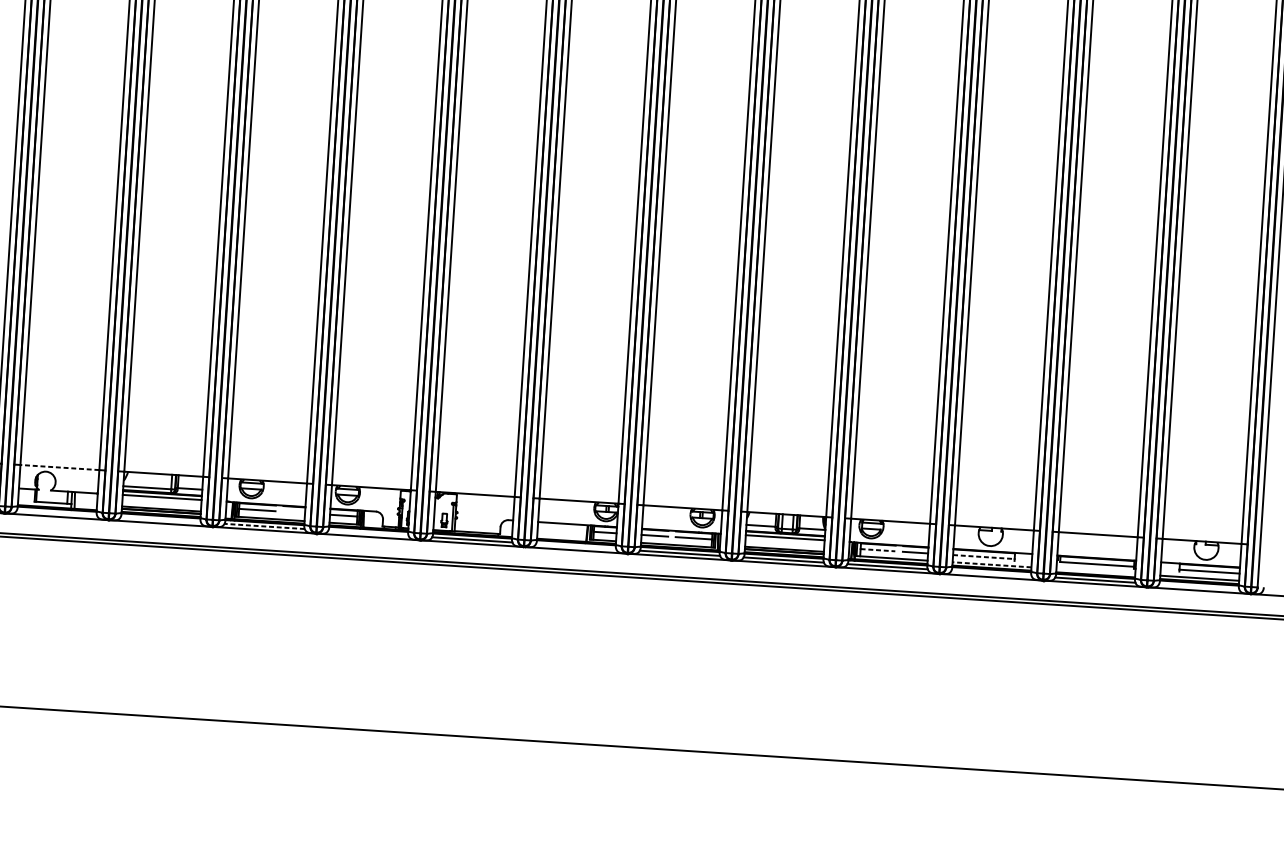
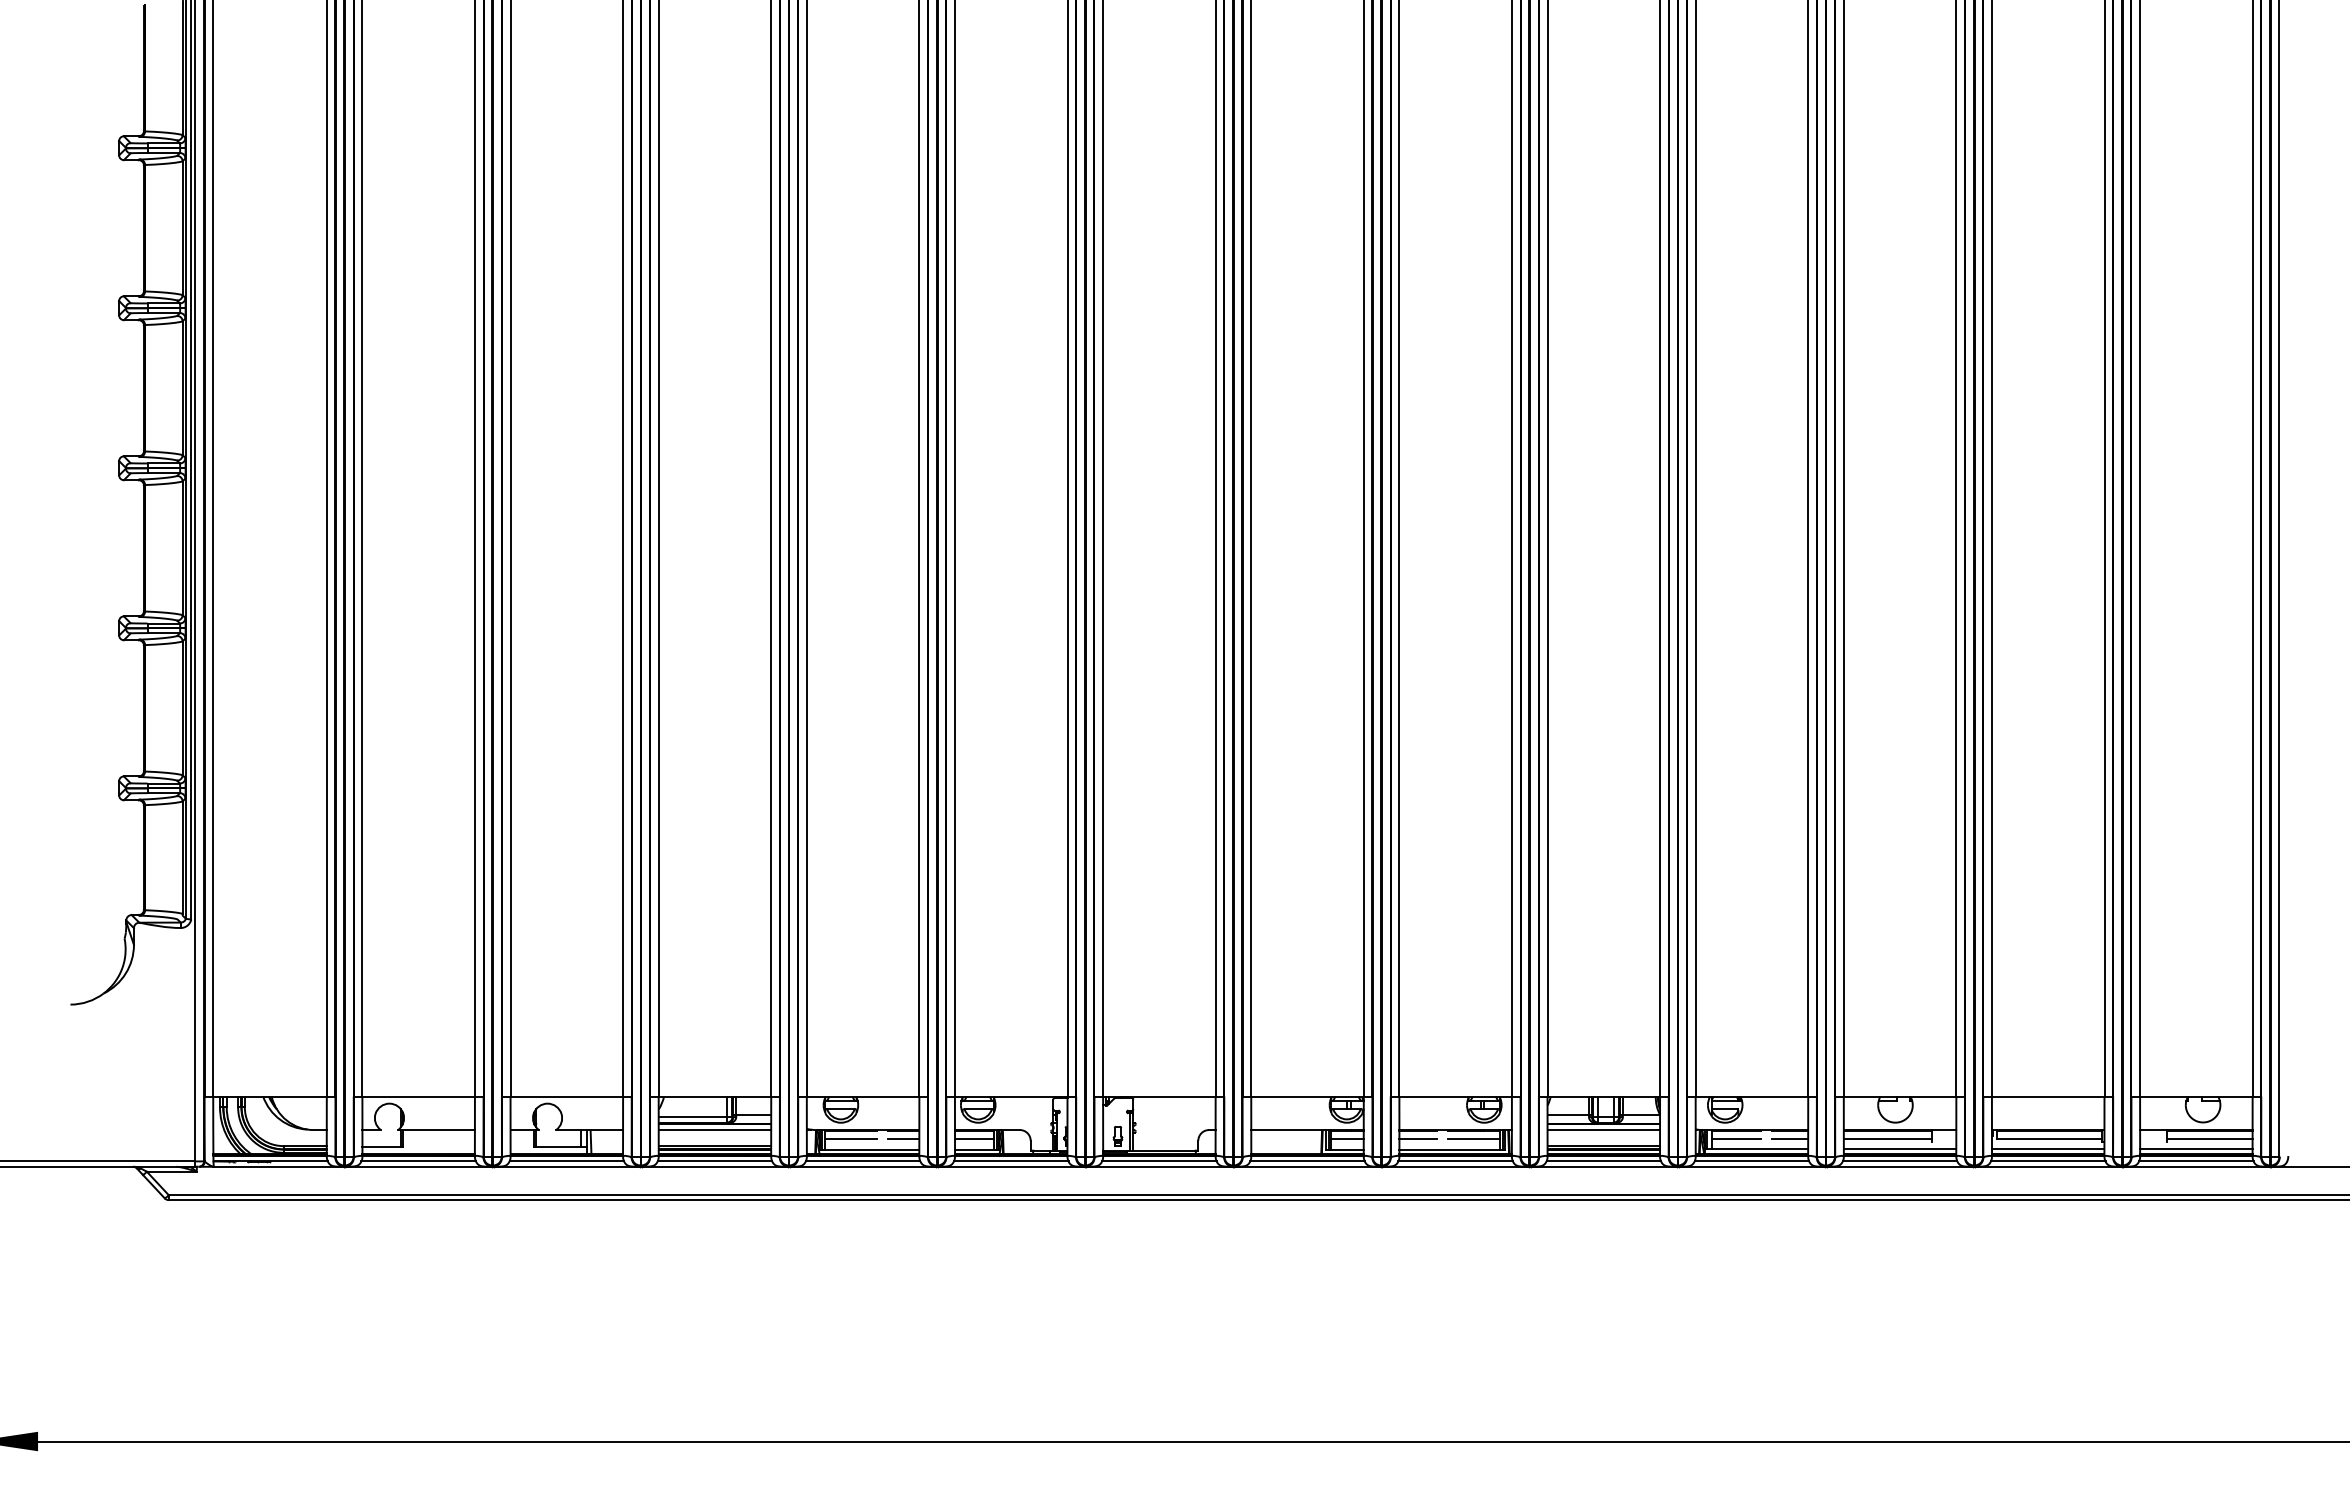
line: (59, 467) -> (566, 1096), dashed -> solid
line: (293, 512) -> (903, 1138), added
line: (56, 513) -> (566, 1161), added
line: (160, 519) -> (714, 1161), added
line: (264, 526) -> (862, 1161), dashed -> solid
line: (367, 533) -> (1010, 1161), added
line: (576, 546) -> (1307, 1161), added
line: (877, 549) -> (1736, 1138), dashed -> solid
line: (983, 556) -> (1887, 1138), dashed -> solid
line: (991, 565) -> (1899, 1149), dashed -> solid
line: (1095, 571) -> (2047, 1149), added
line: (991, 573) -> (1899, 1161), added
line: (1199, 586) -> (2196, 1161), added

